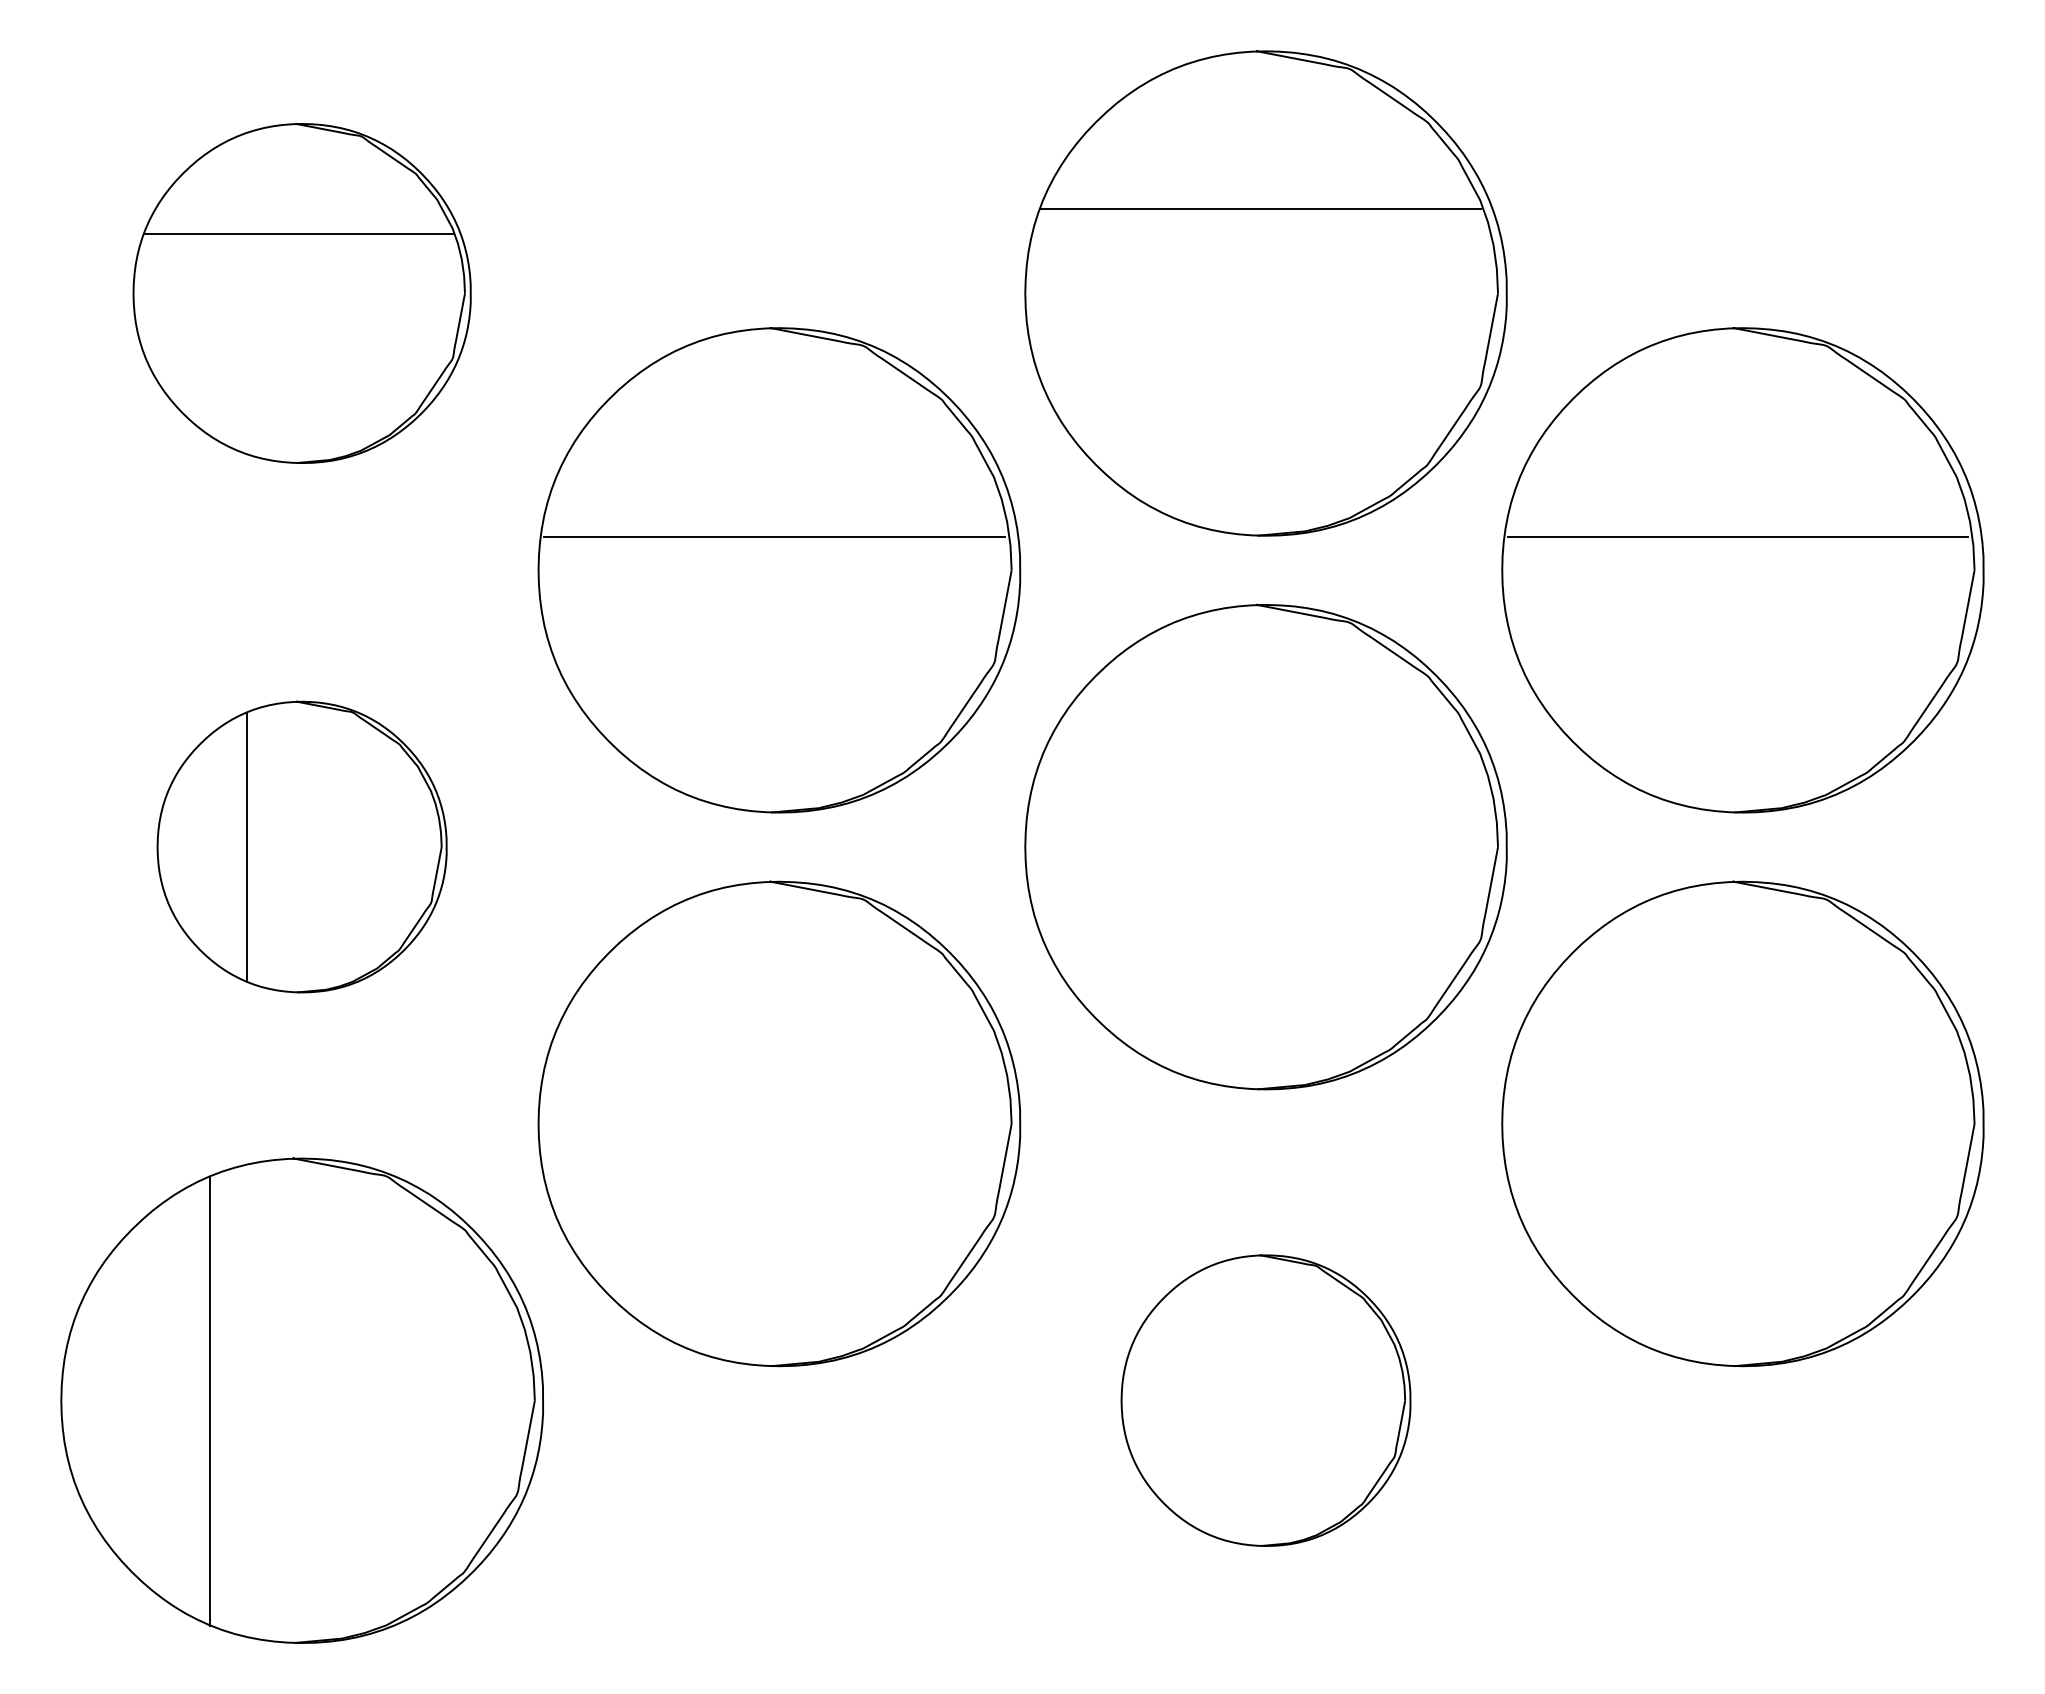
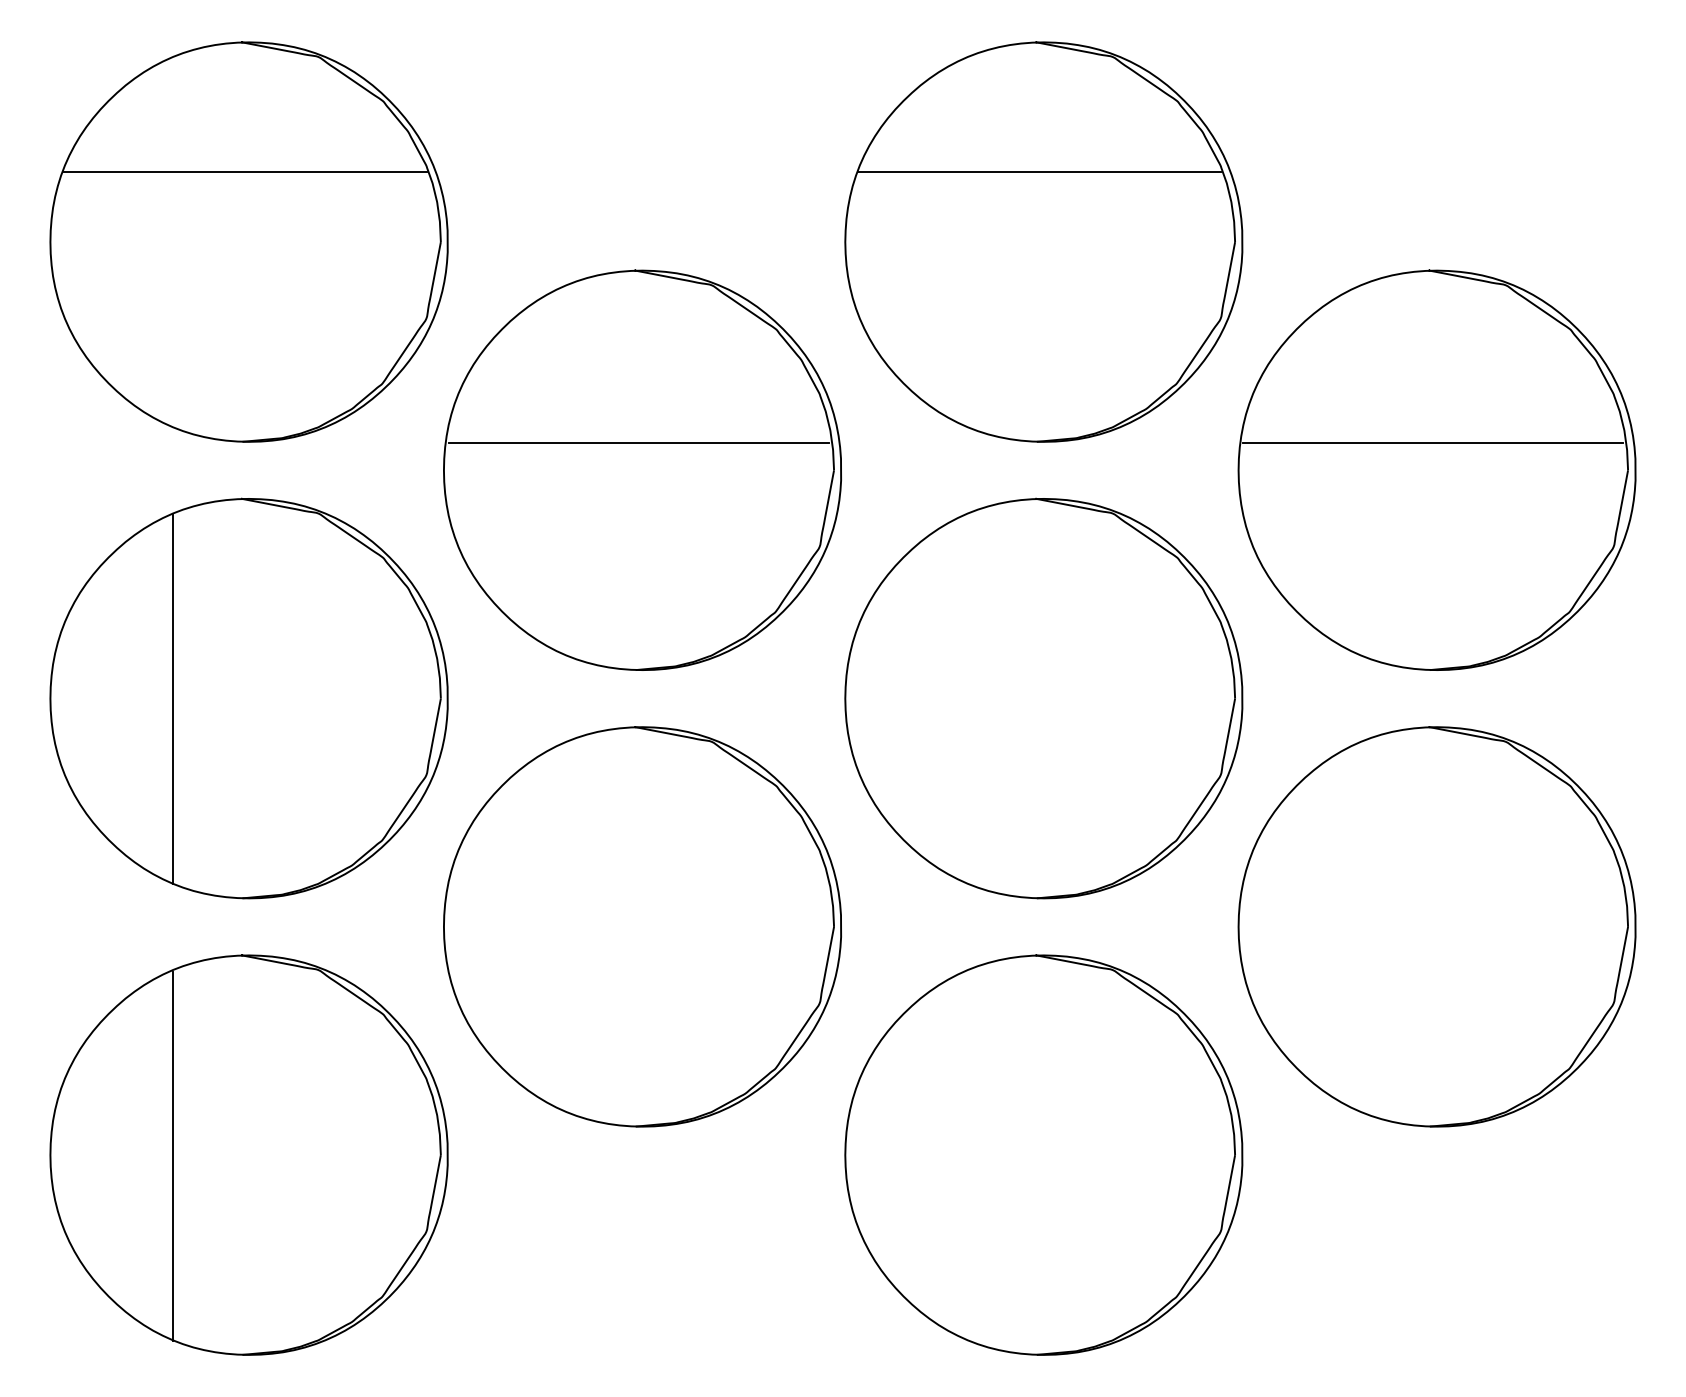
part: (301, 293) -> (248, 242), size x1.43
part: (301, 846) -> (248, 698), size x1.67
part: (1265, 1400) -> (1043, 1154), size x1.67

